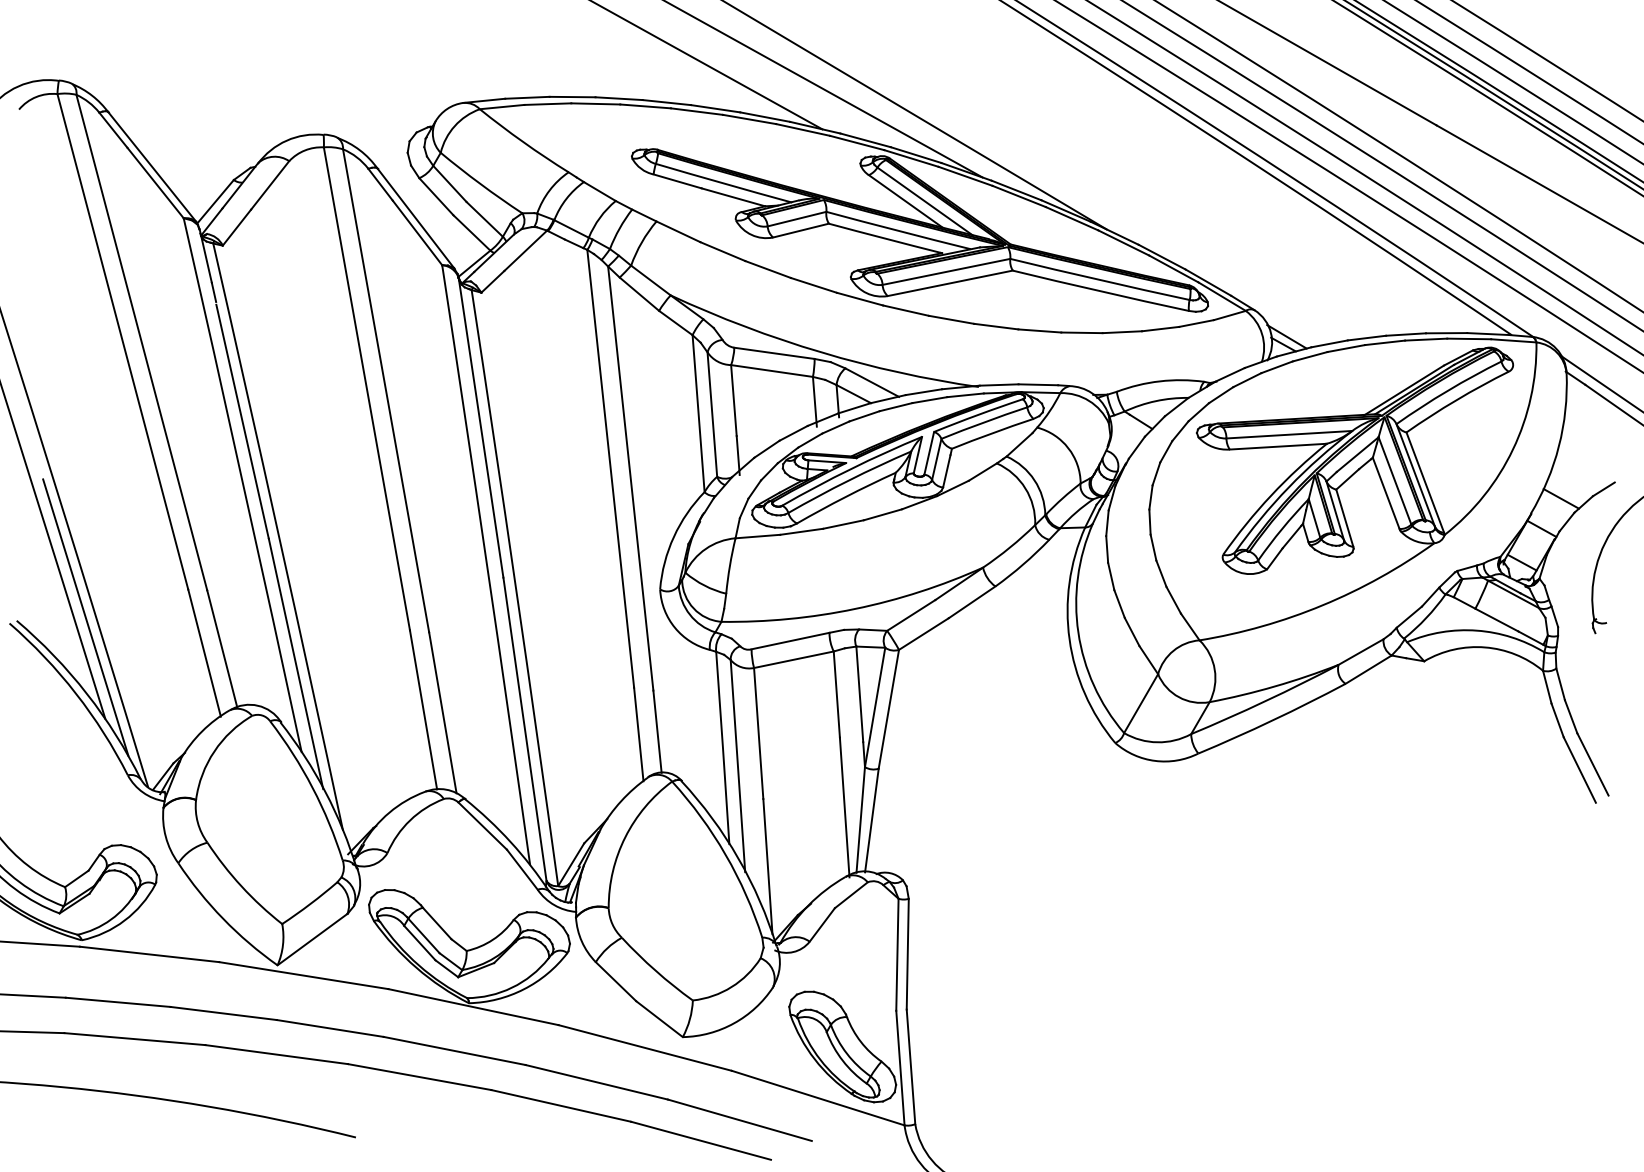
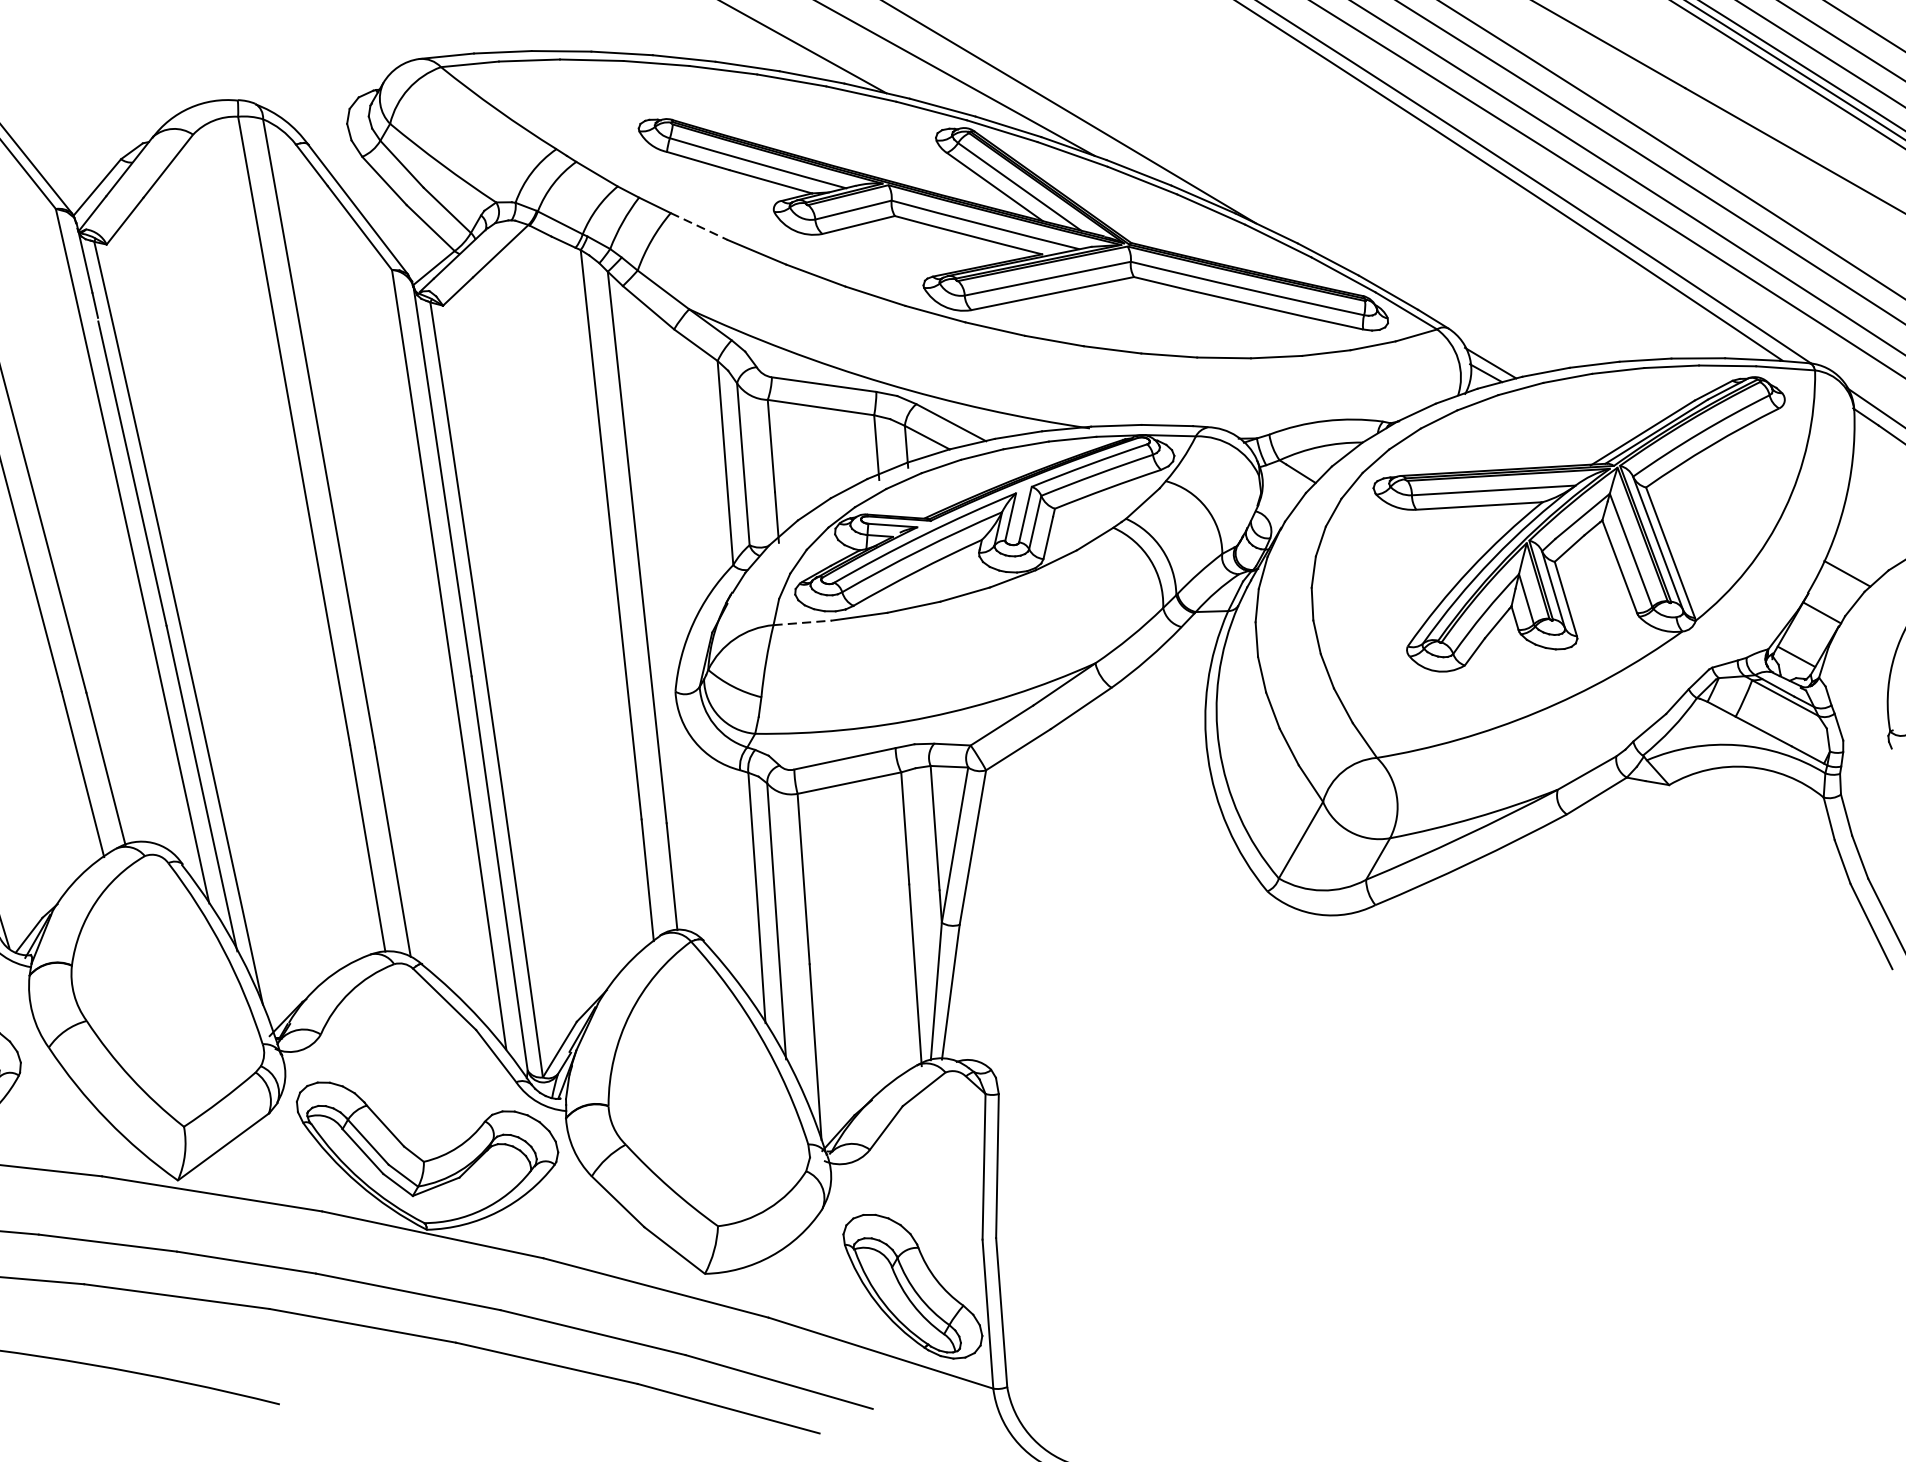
line: (678, 232) -> (699, 227), solid -> dashed
line: (758, 536) -> (803, 622), solid -> dashed

